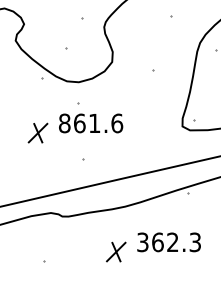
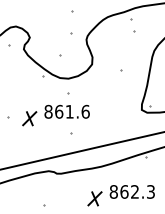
part: (74, 128) -> (55, 115), moved
text: (142, 241) -> (113, 191), 362.3 -> 862.3

